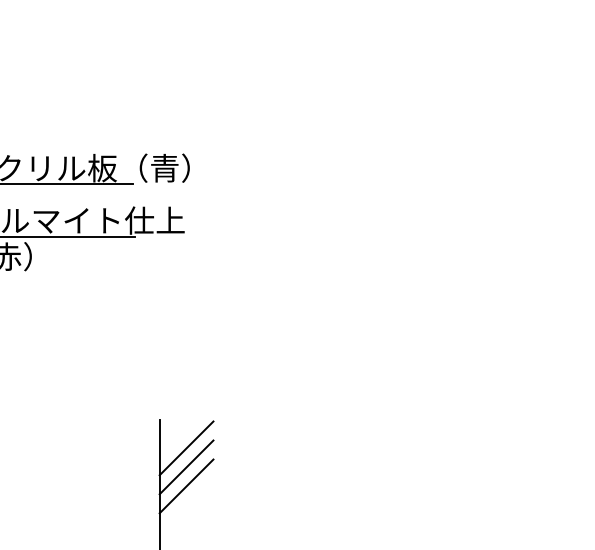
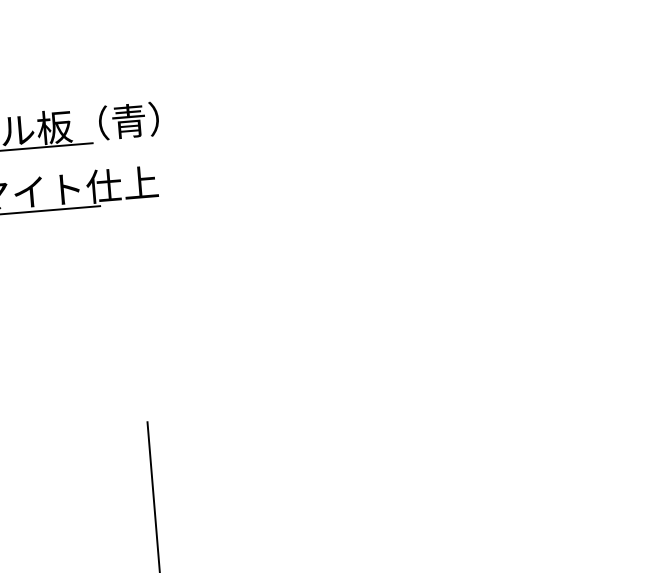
line: (186, 448) -> (182, 453), removed
line: (186, 467) -> (184, 476), removed
line: (186, 486) -> (186, 498), removed

